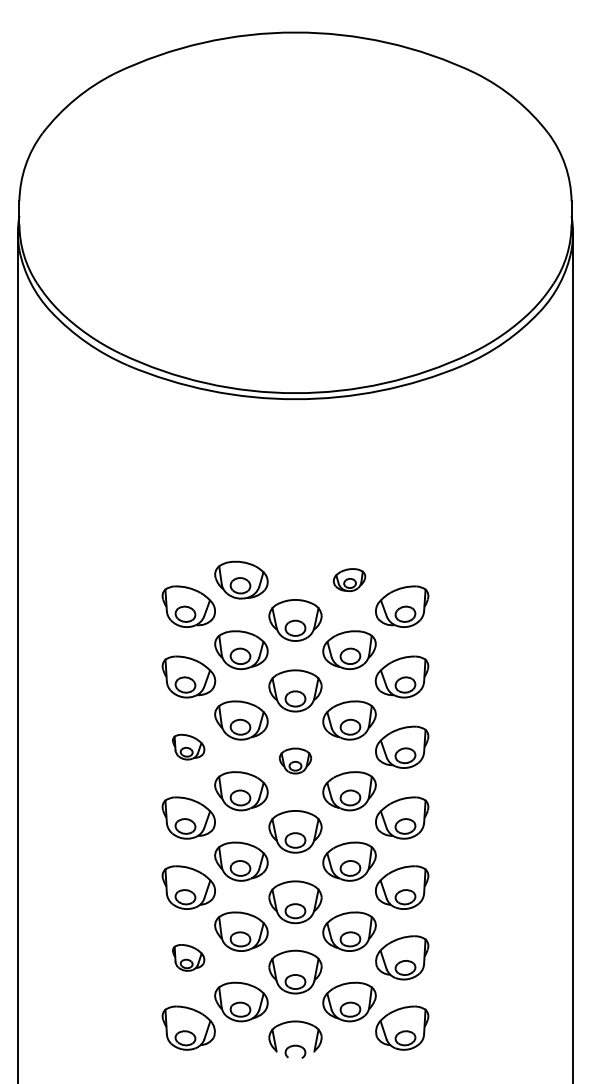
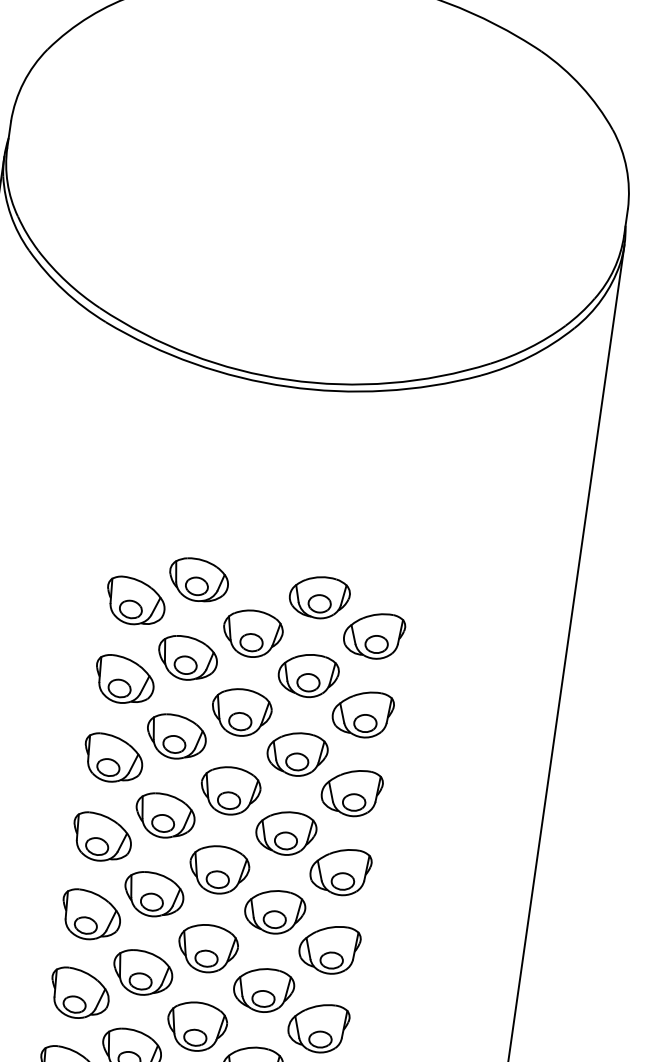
part: (349, 579) -> (319, 596), size x1.67
part: (188, 746) -> (113, 757), size x1.67
part: (295, 760) -> (230, 790), size x1.67
part: (188, 957) -> (79, 993), size x1.67

